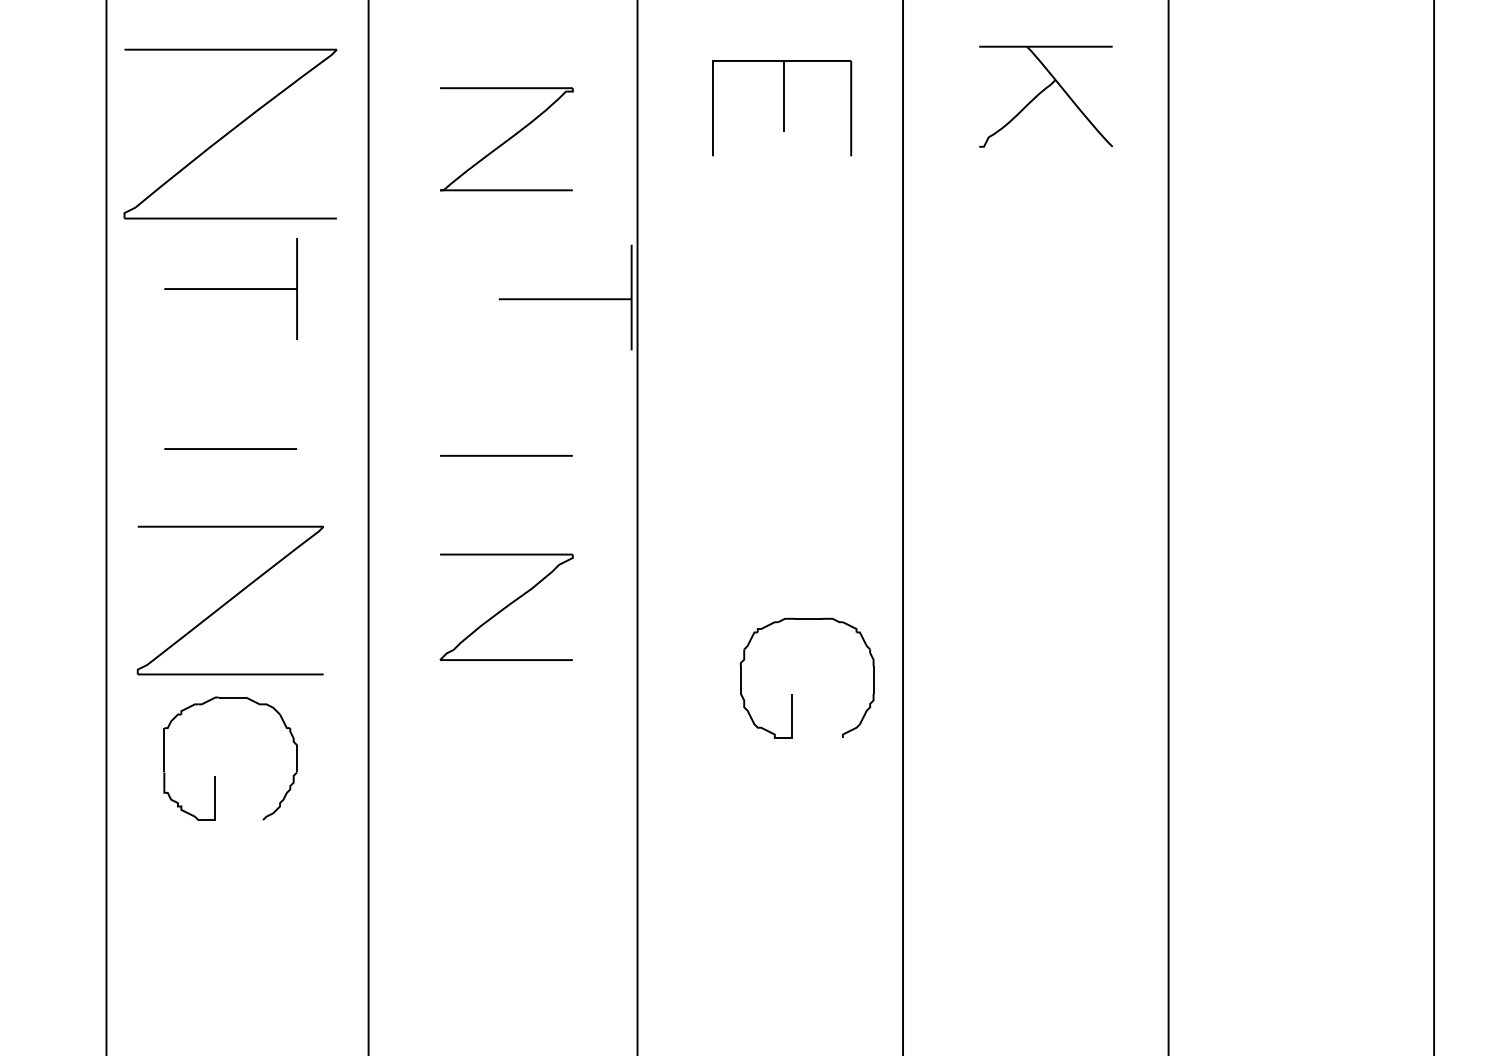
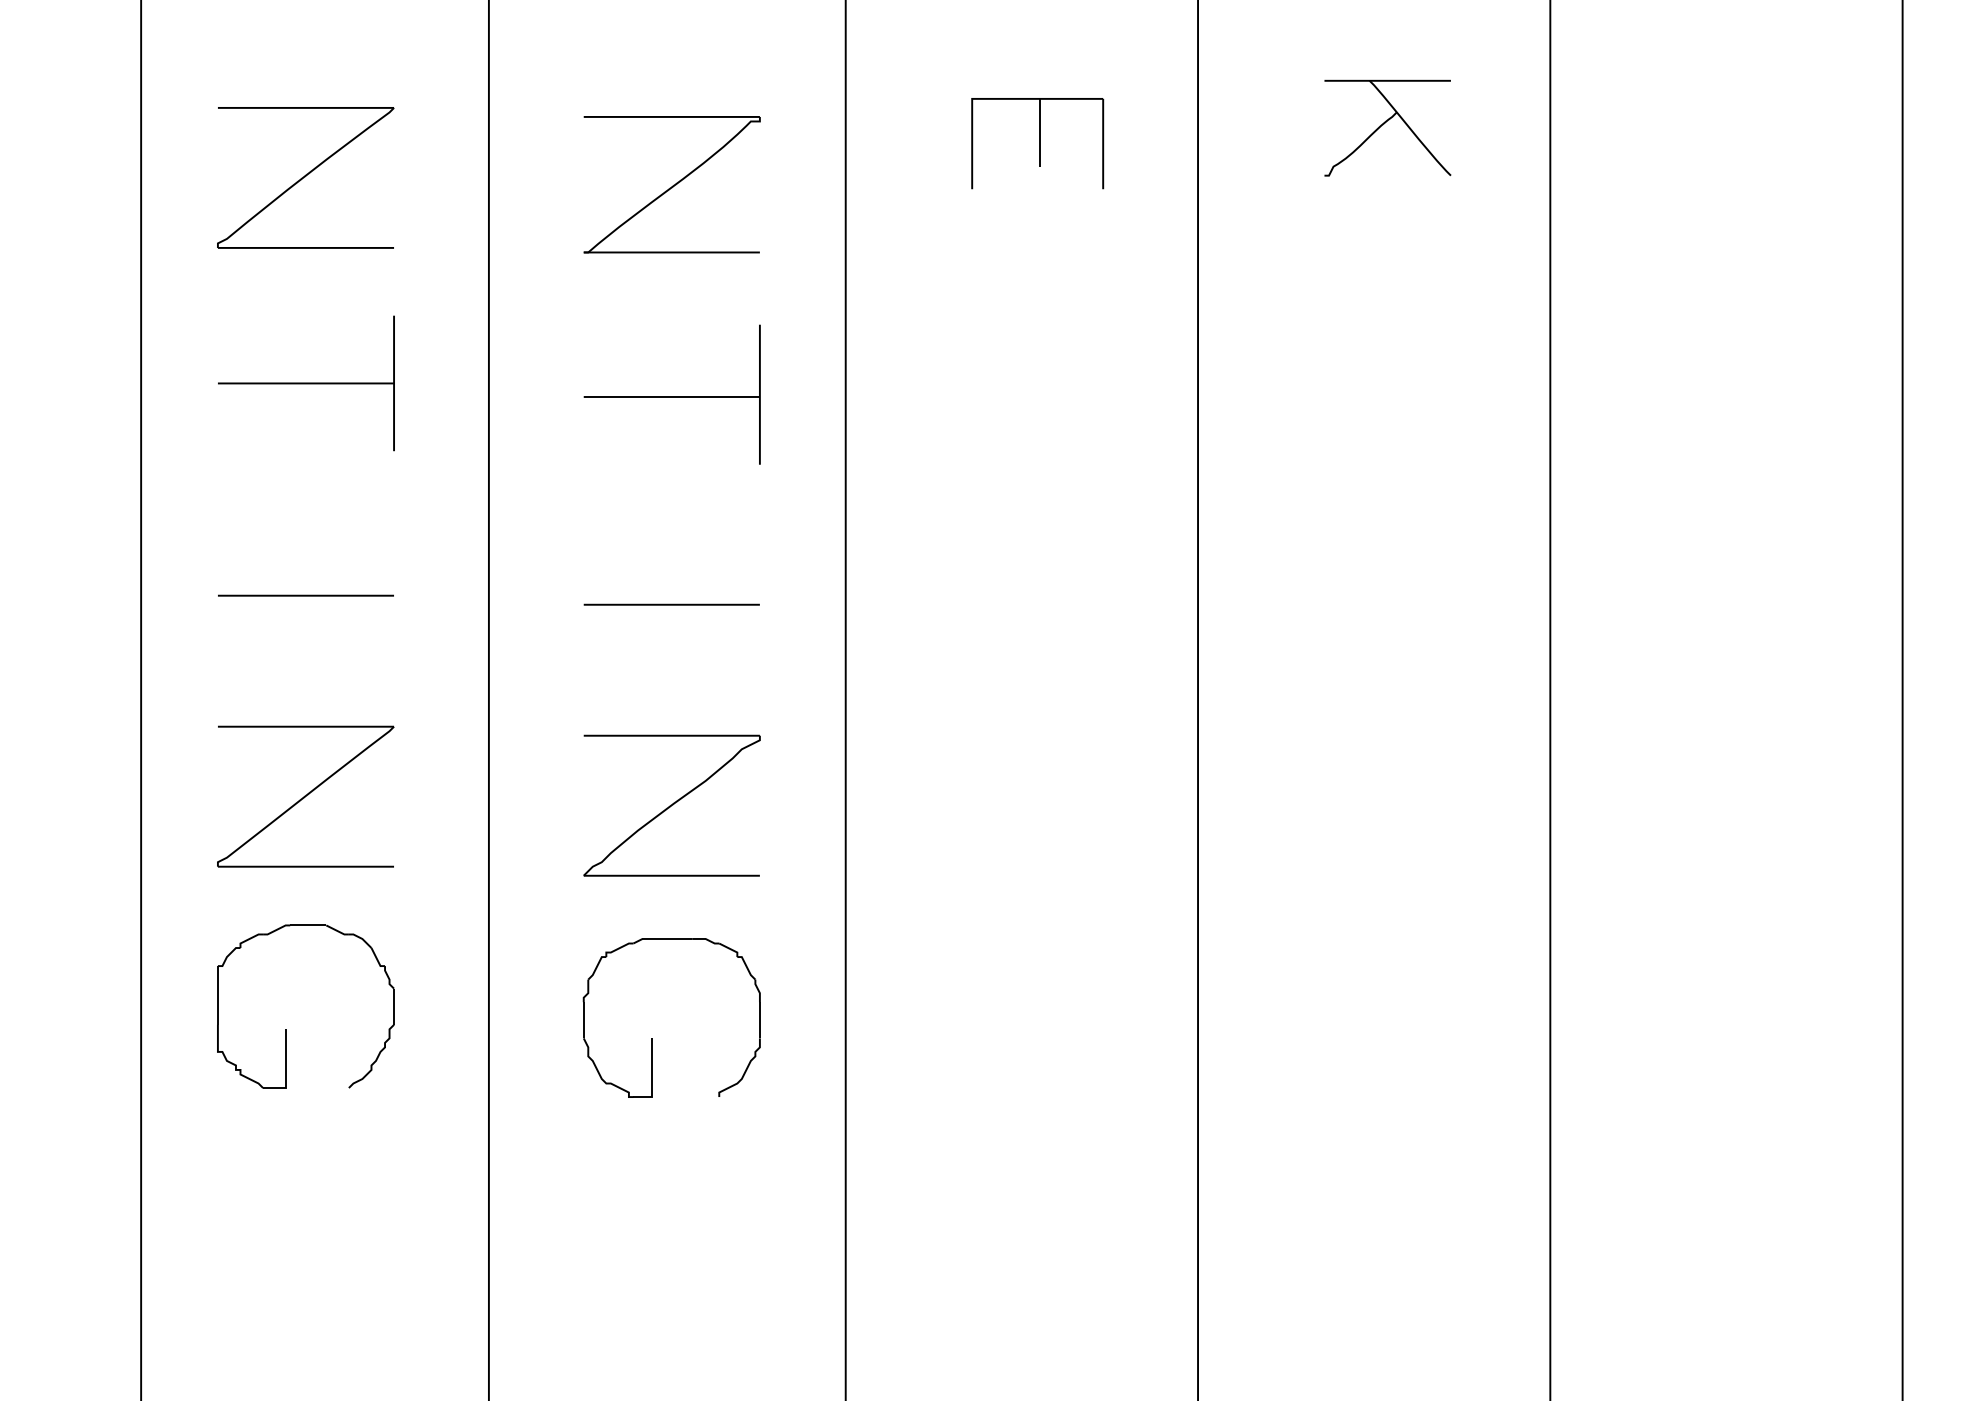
part: (1045, 96) -> (1387, 127), size x0.71
part: (782, 108) -> (1037, 143), size x0.71
part: (230, 133) -> (305, 177), size x0.62
part: (564, 297) -> (671, 394), moved
part: (230, 600) -> (305, 796), size x0.71
part: (792, 693) -> (652, 1038), moved

